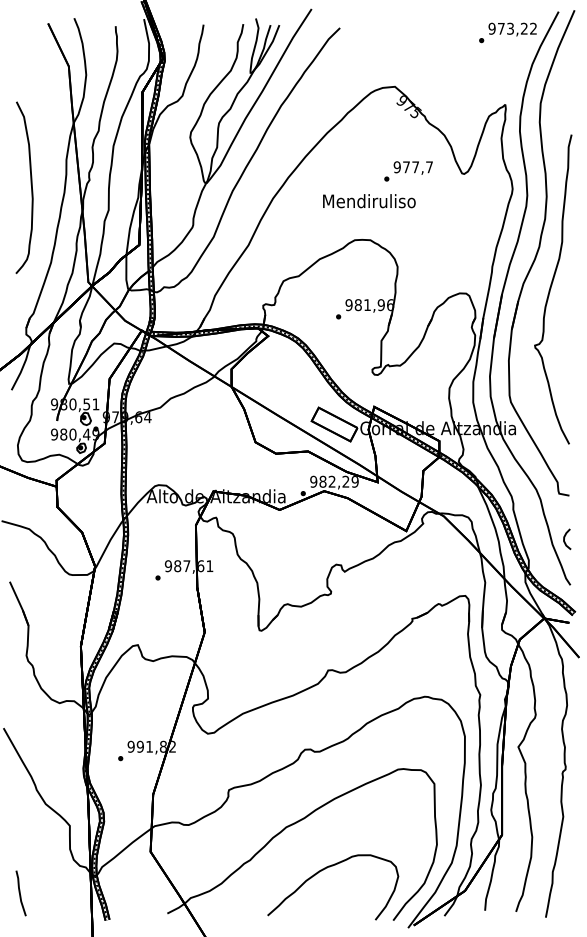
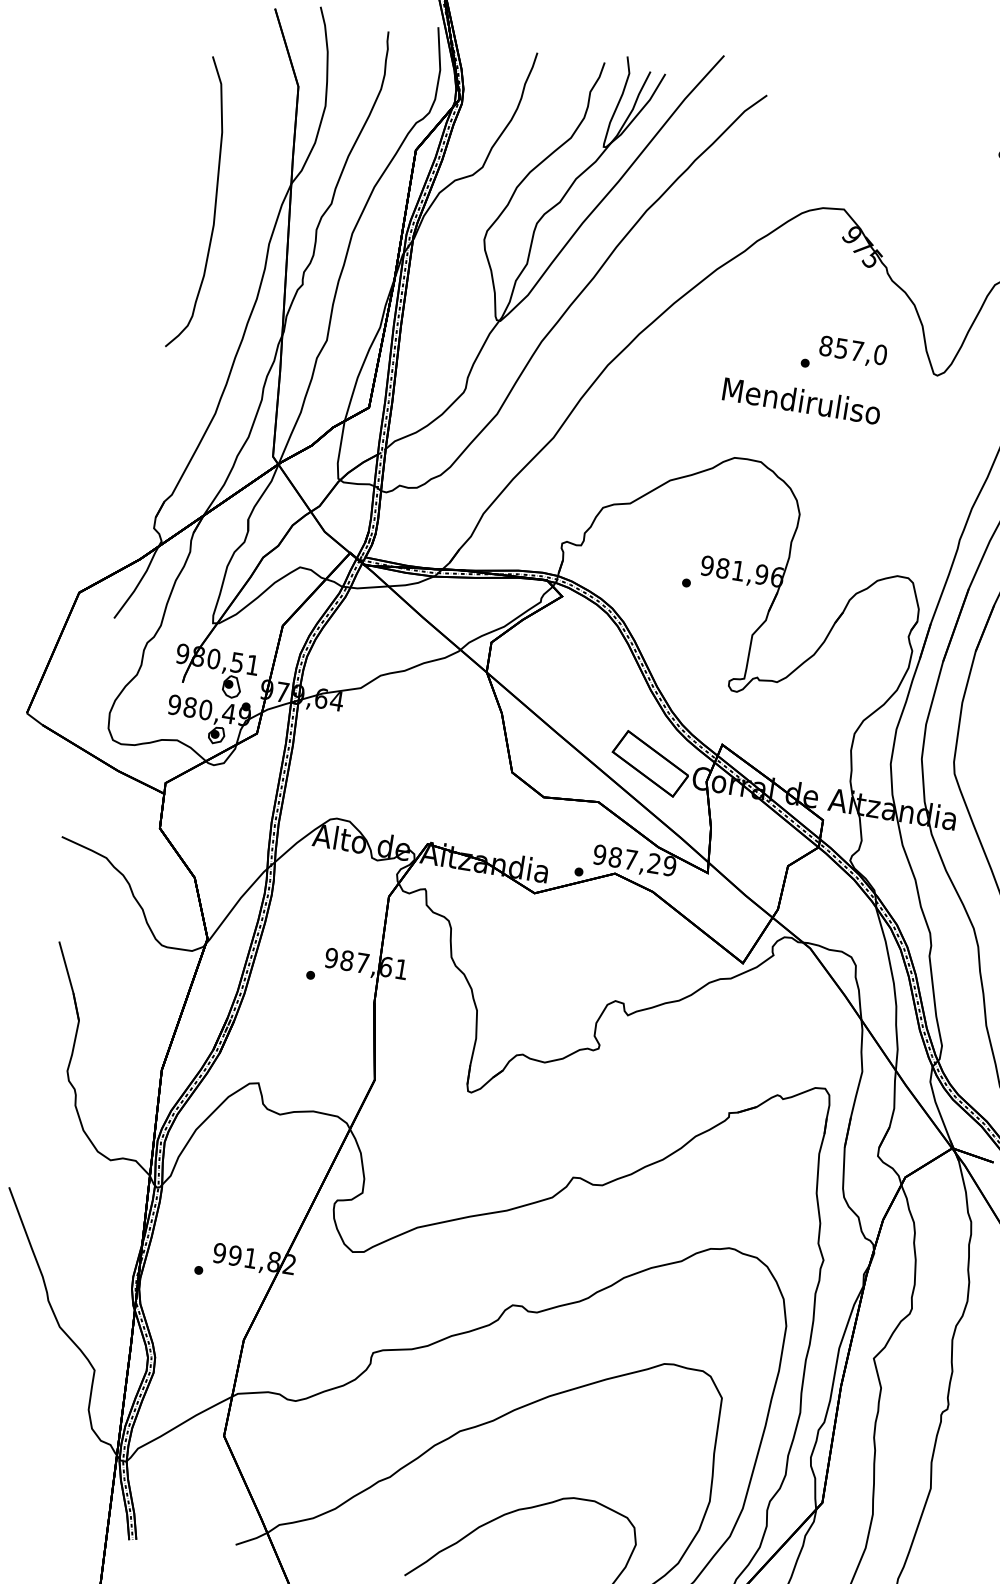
text: (413, 167) -> (853, 350), 977,7 -> 857,0
curve: (30, 184) -> (213, 199), moved
text: (369, 201) -> (801, 401), moved
text: (331, 481) -> (629, 859), 982,29 -> 987,29

